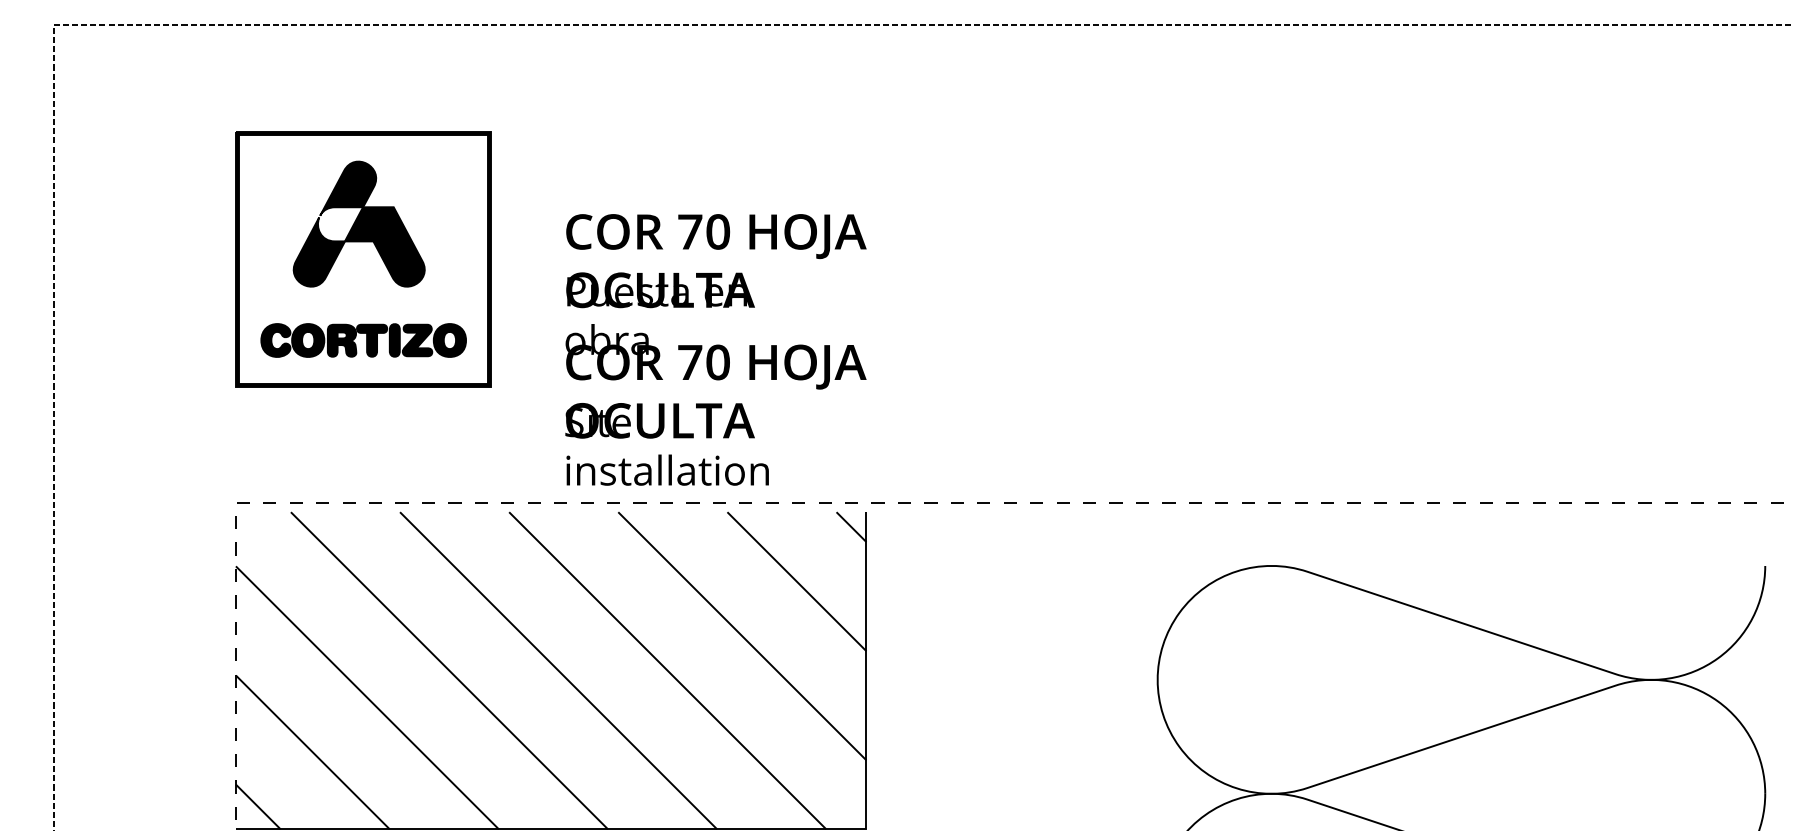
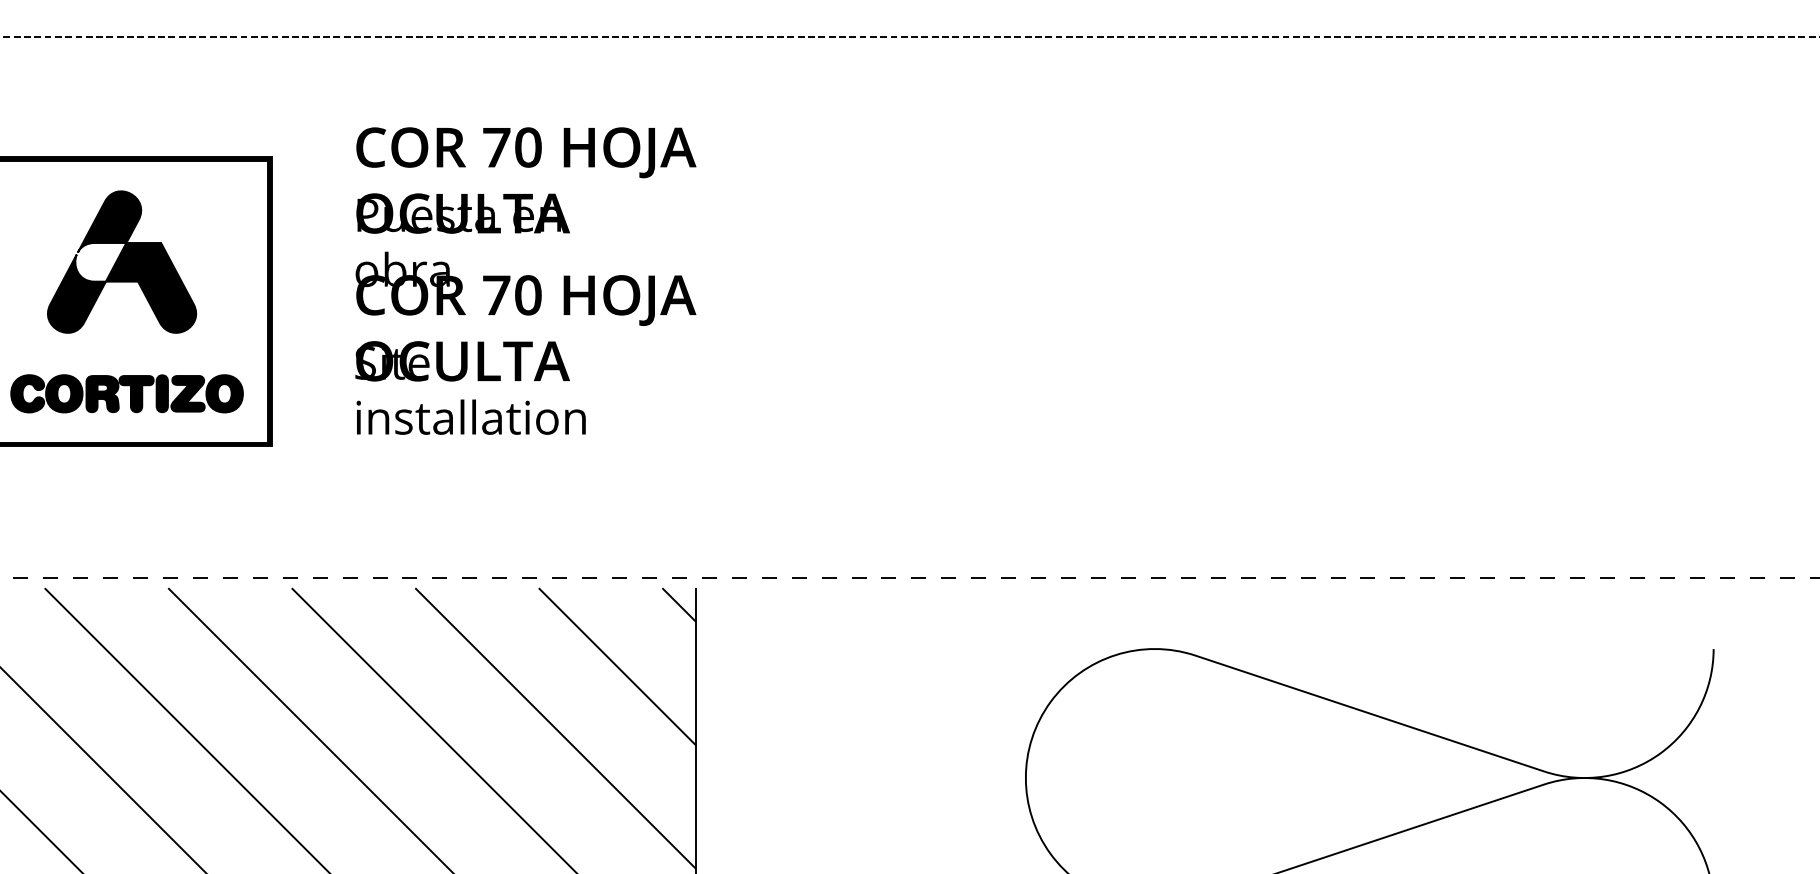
text: (715, 349) -> (525, 280), moved

